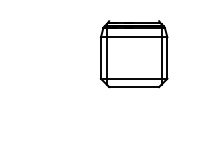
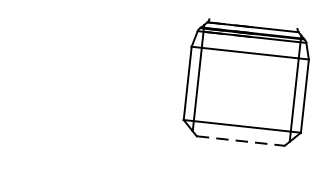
line: (134, 87) -> (241, 141), solid -> dashed

